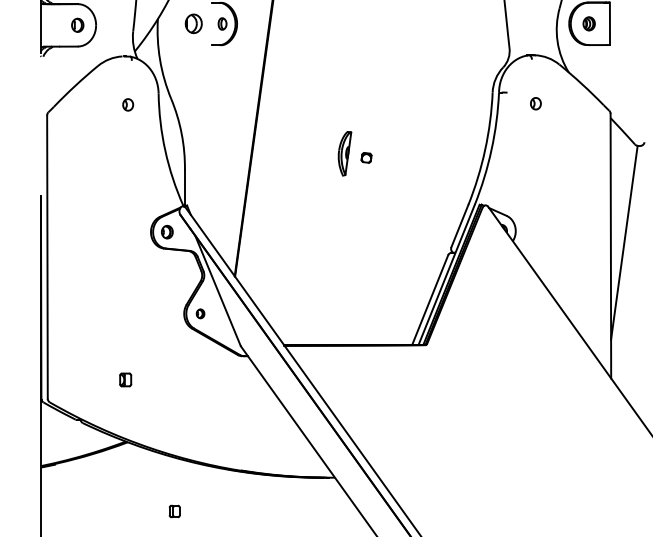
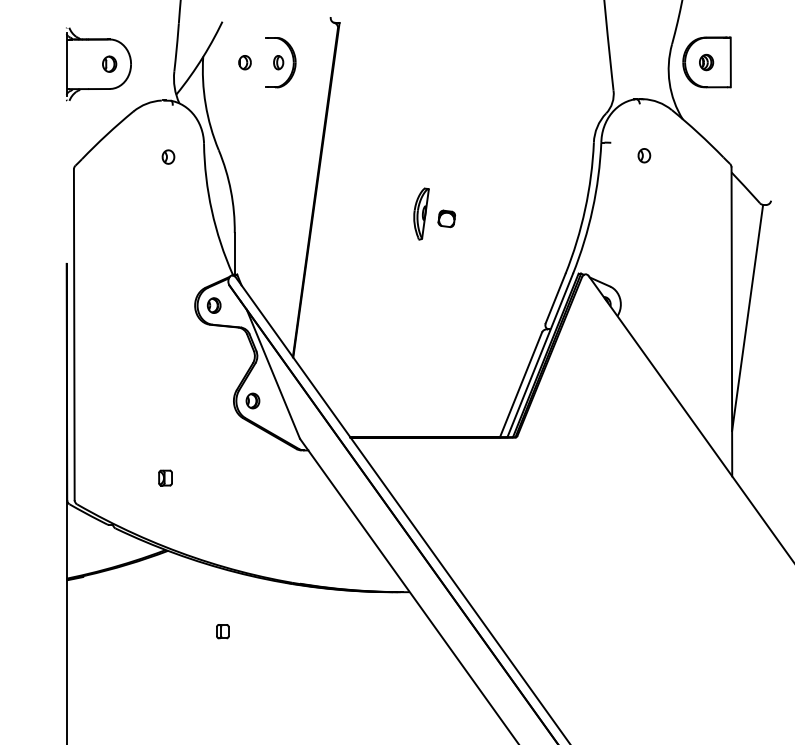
part: (193, 23) -> (244, 62), size x0.62
part: (366, 157) -> (446, 218), size x1.43
part: (200, 313) -> (252, 400), size x1.43

